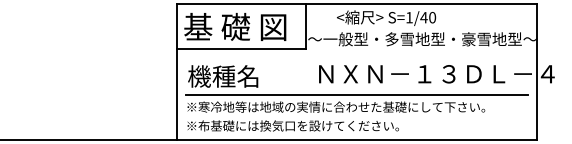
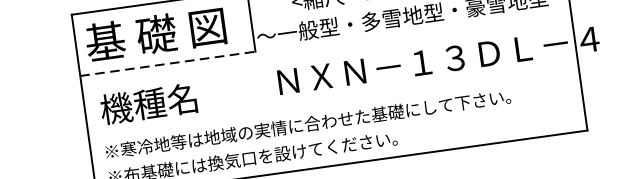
line: (241, 49) -> (168, 63), solid -> dashed
line: (356, 94) -> (333, 103), removed

